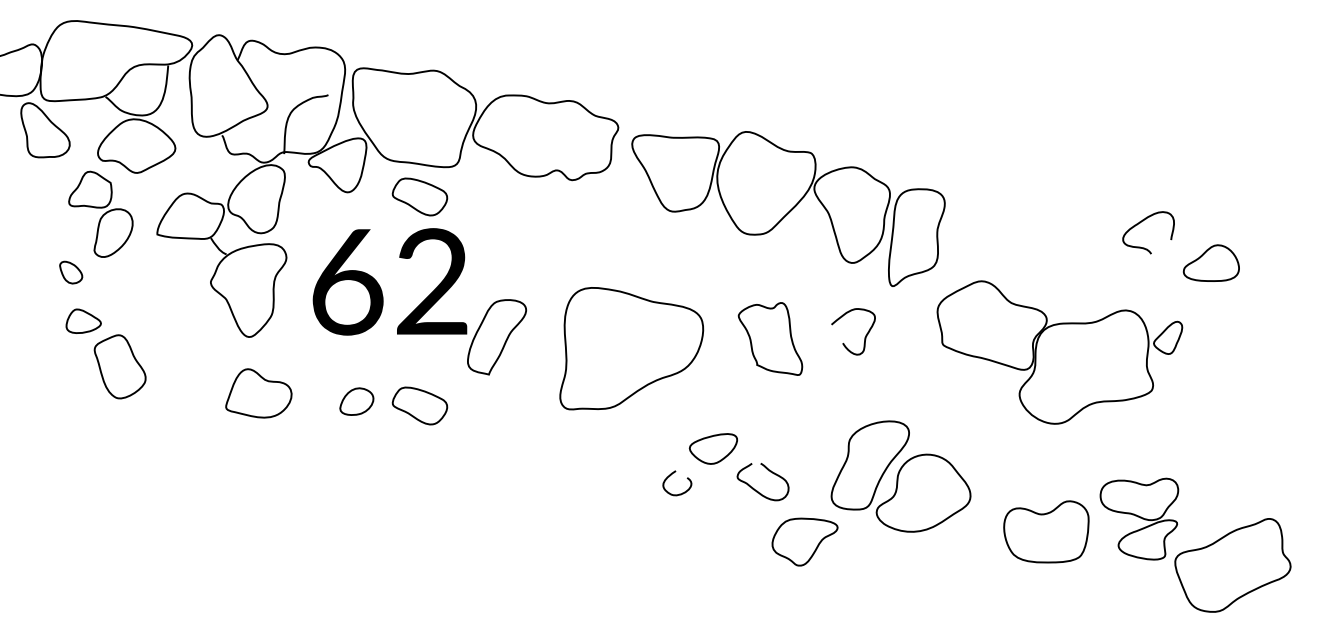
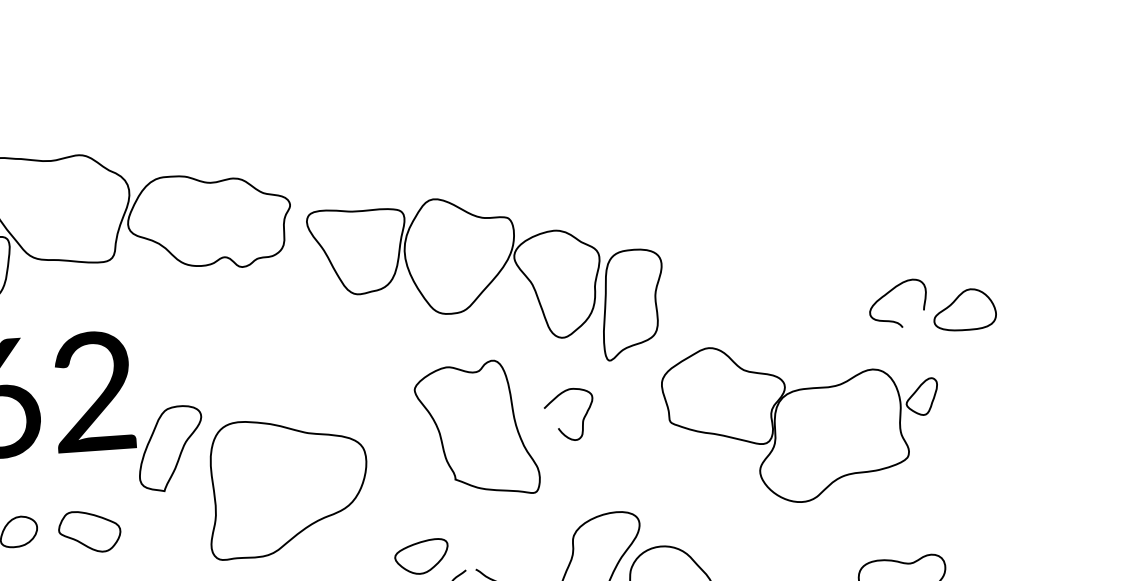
part: (419, 196) -> (72, 297), removed
curve: (1140, 223) -> (888, 294), moved
part: (770, 338) -> (476, 428), size x1.67
part: (631, 348) -> (287, 486), moved

